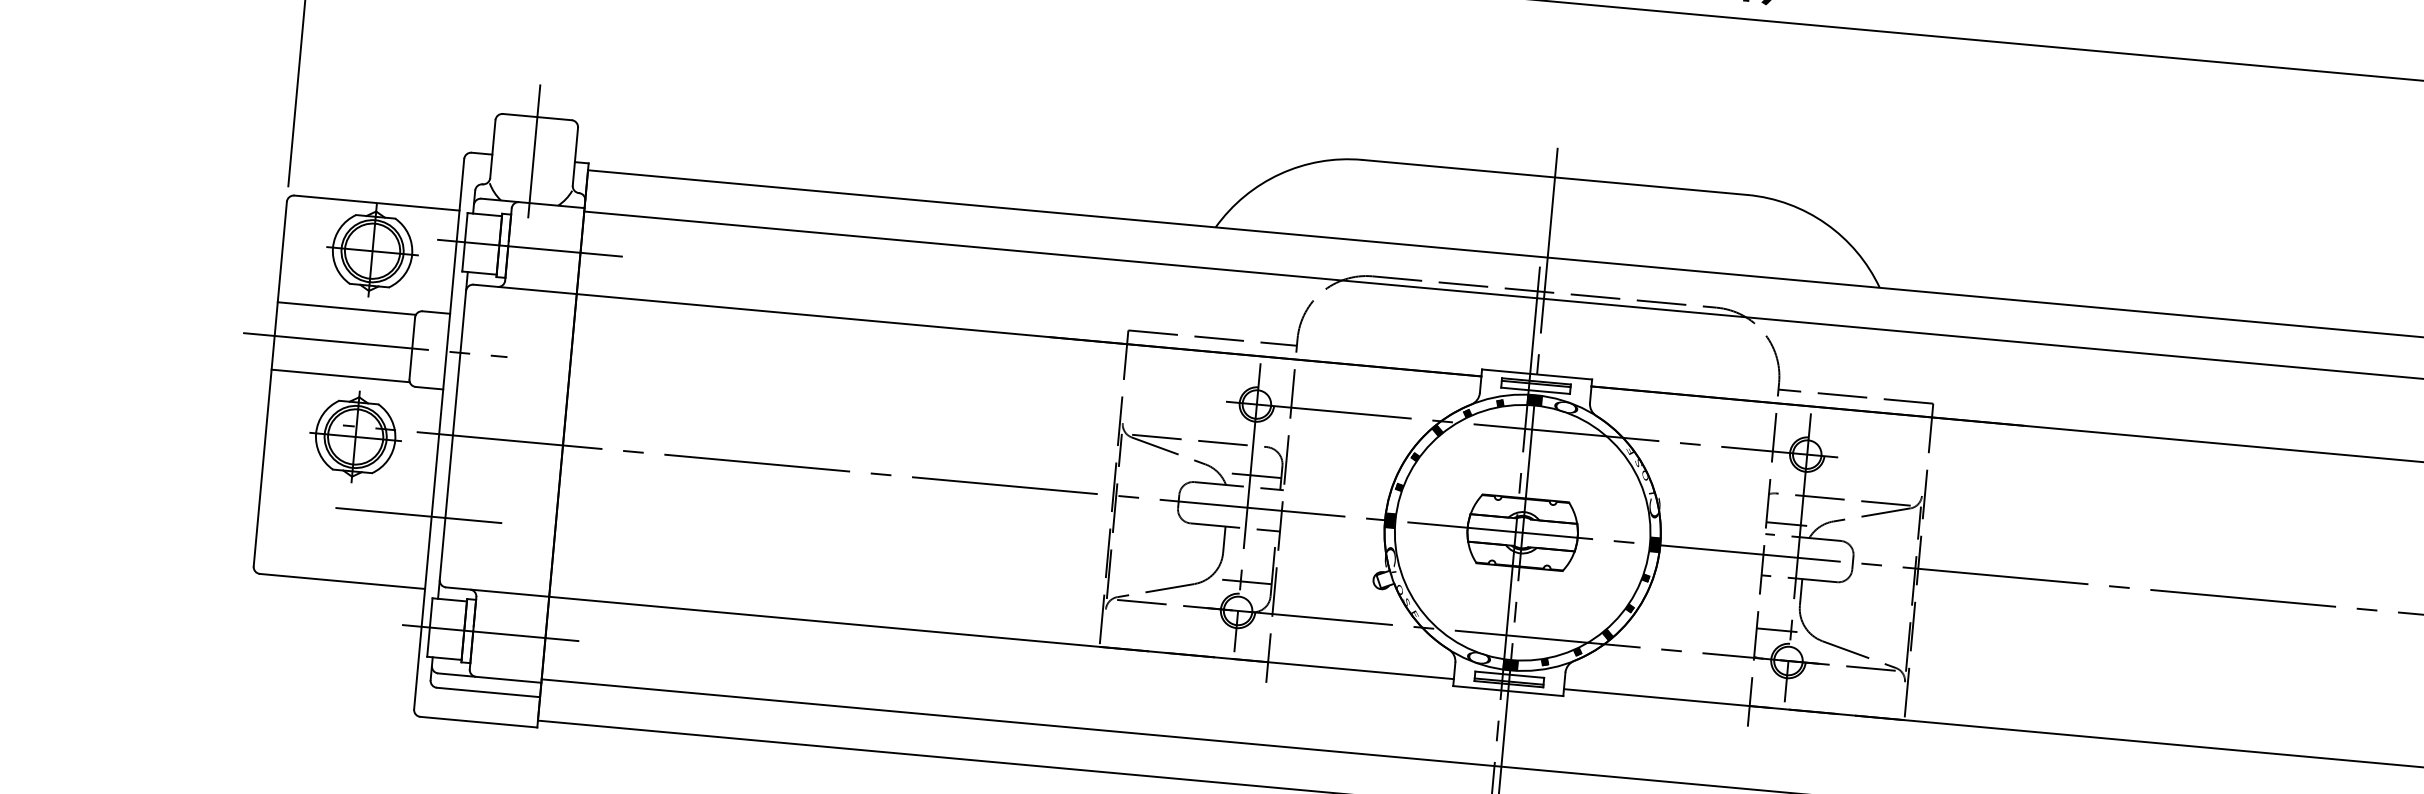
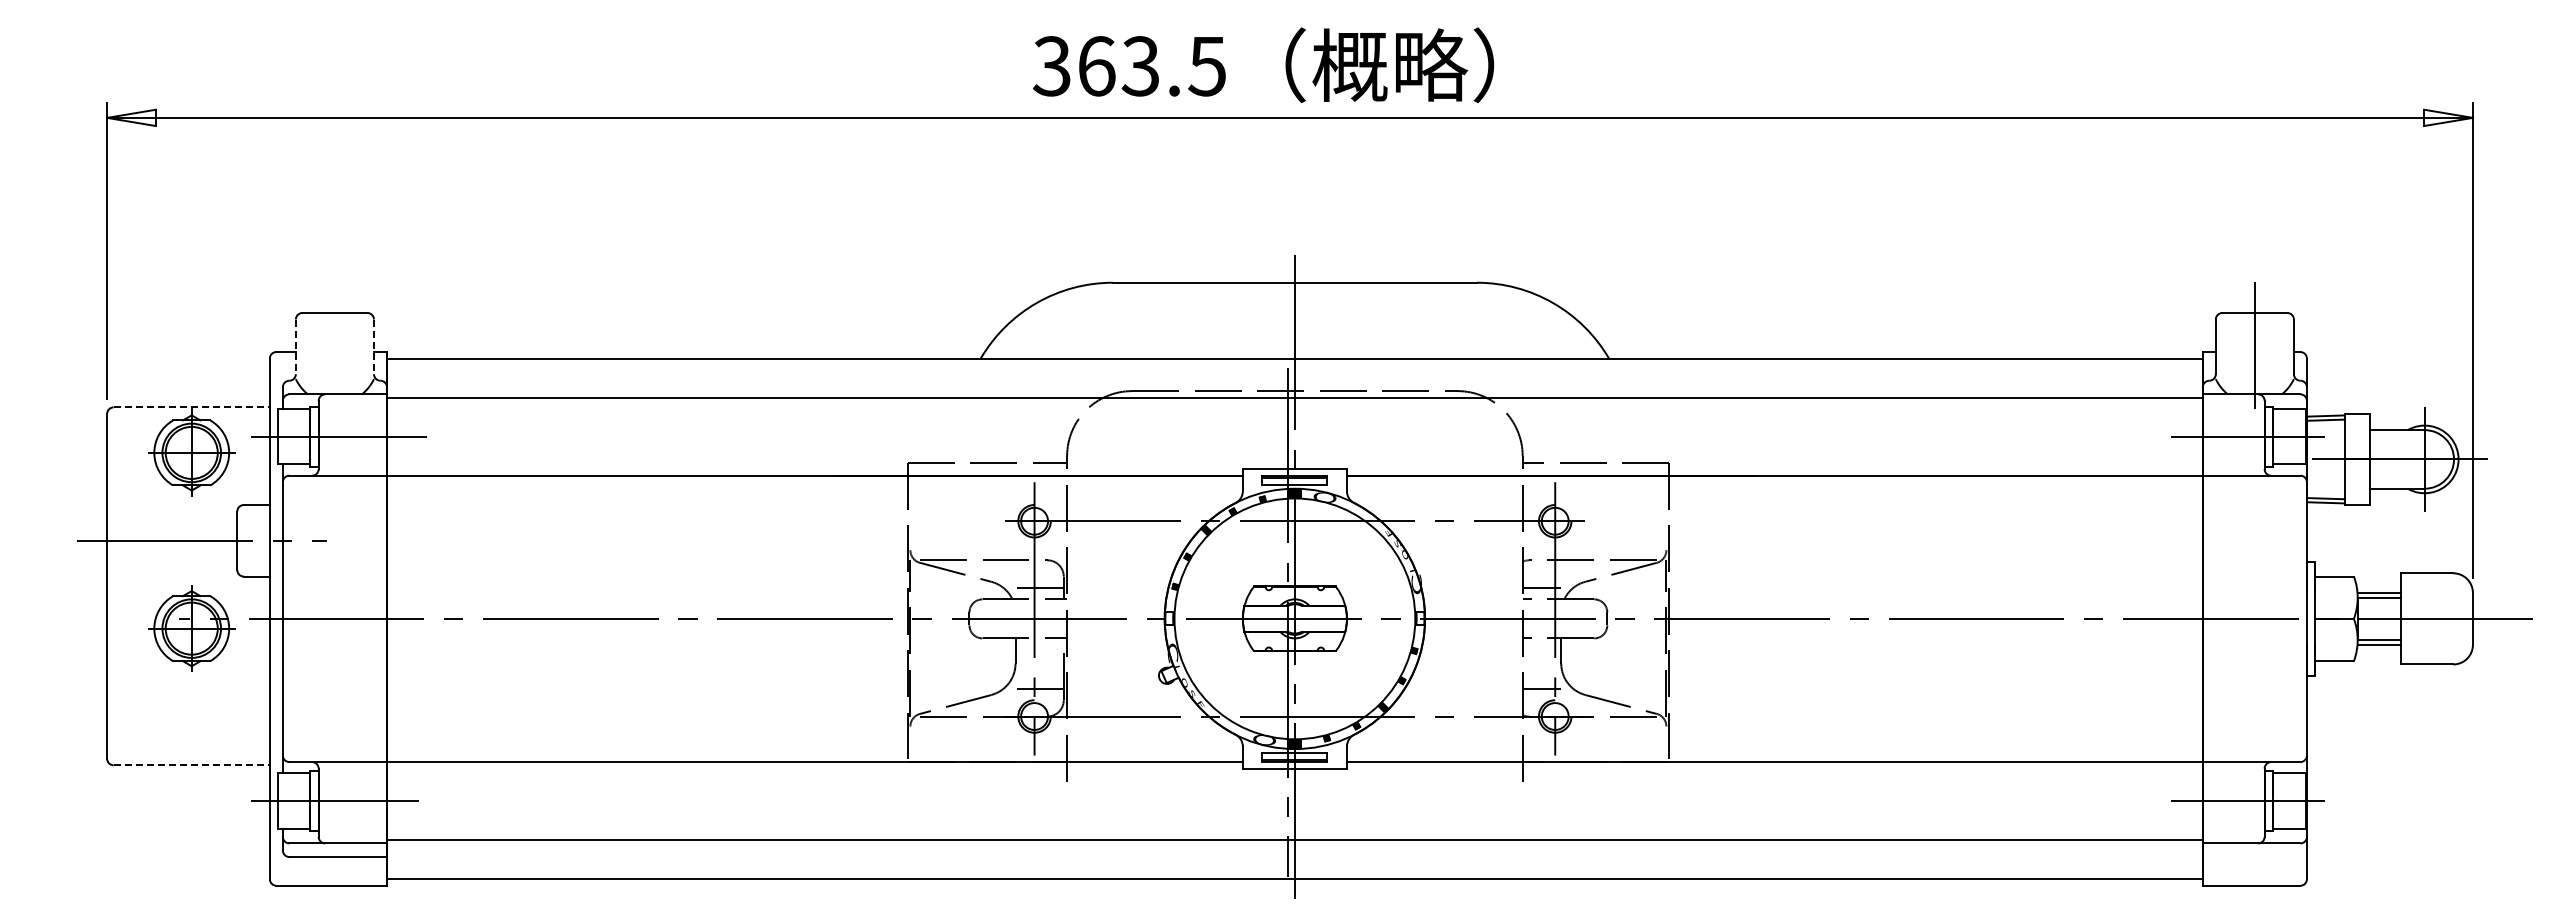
line: (492, 149) -> (295, 347), solid -> dashed
line: (533, 151) -> (334, 345), removed
line: (574, 157) -> (373, 347), solid -> dashed
line: (377, 203) -> (192, 407), solid -> dashed
line: (346, 308) -> (172, 508), removed
line: (340, 375) -> (172, 572), removed
line: (418, 515) -> (257, 696), removed
hatch: (1390, 520) -> (1169, 618), removed
hatch: (1655, 544) -> (1420, 618), removed
line: (343, 581) -> (192, 765), solid -> dashed

